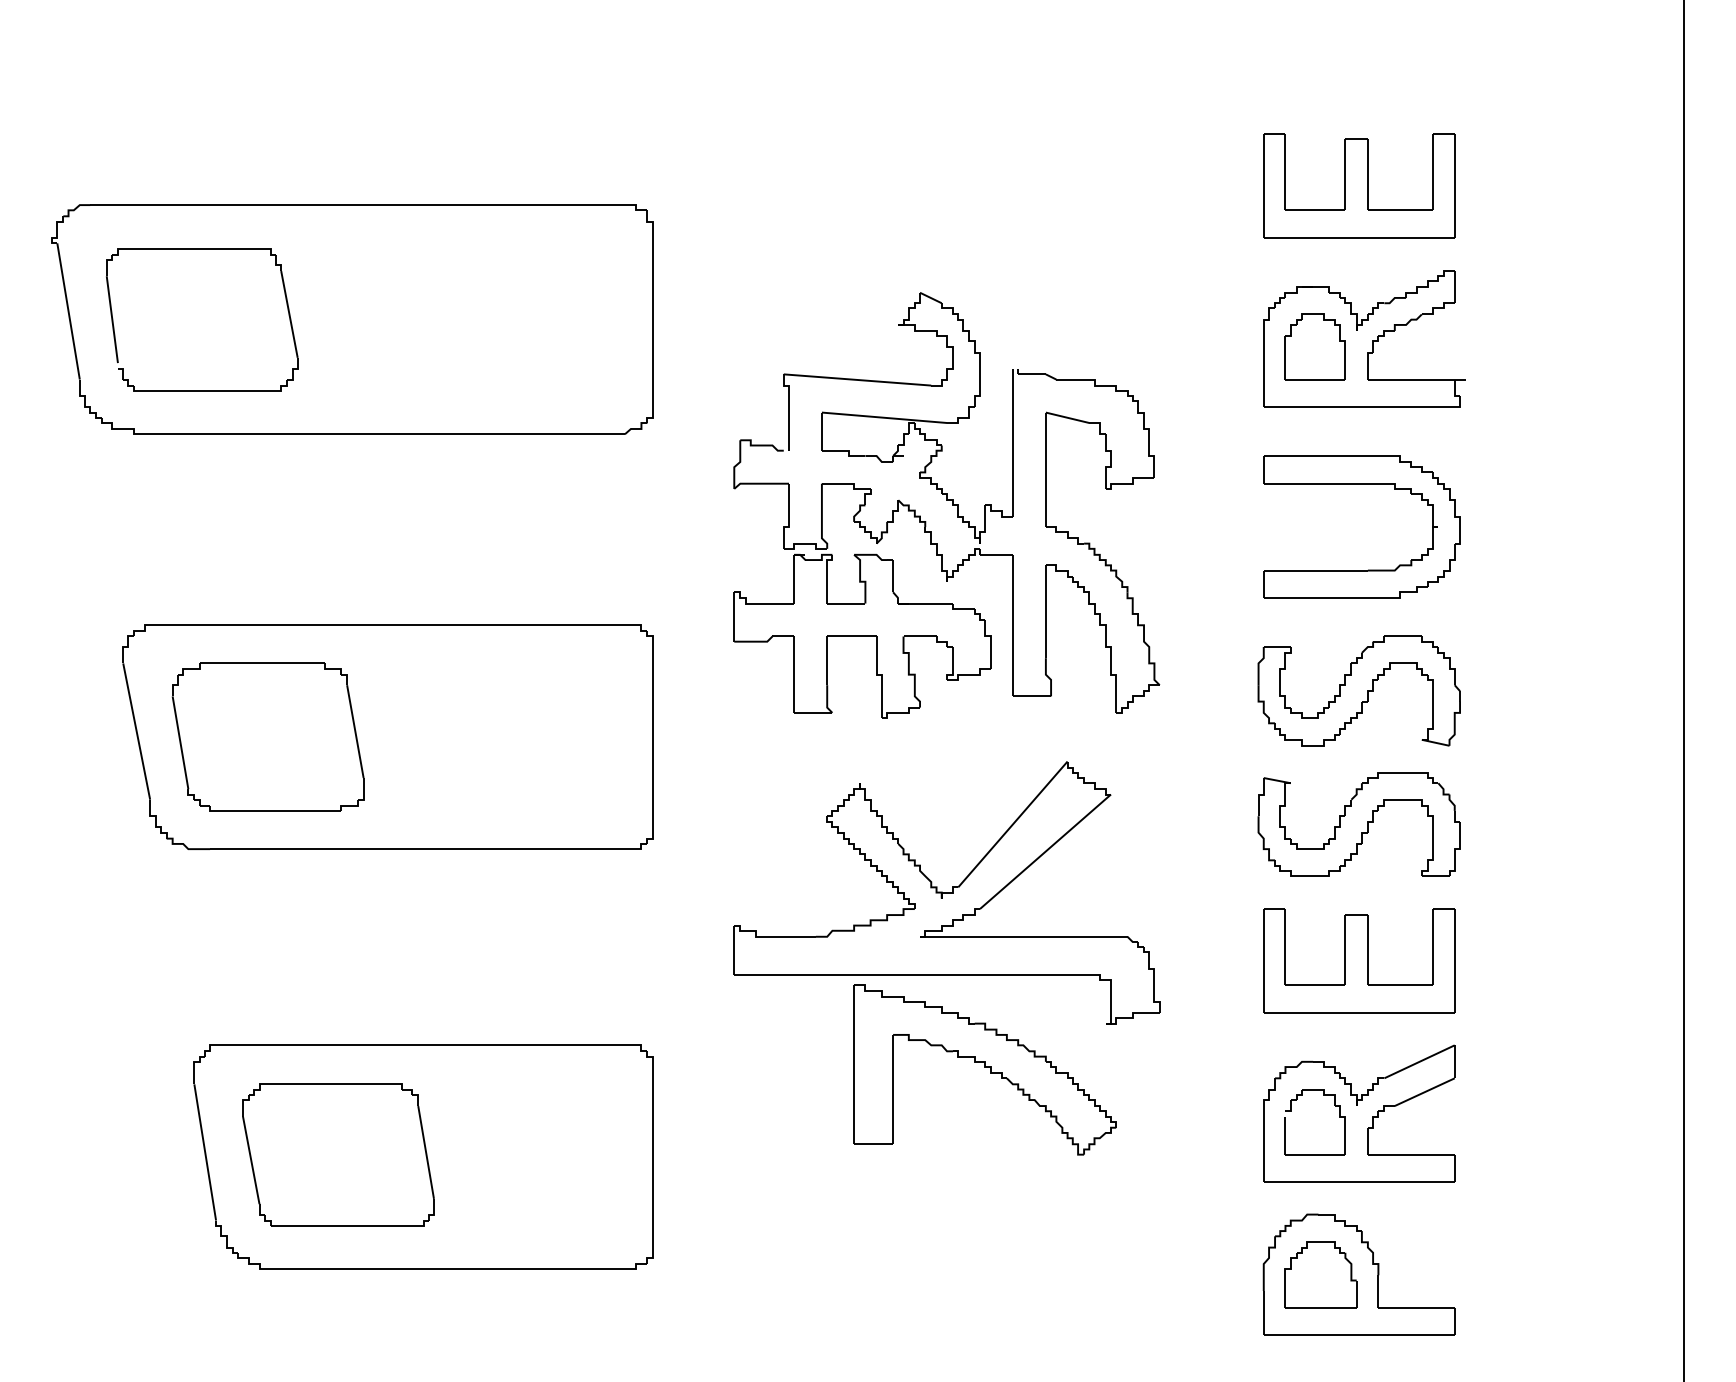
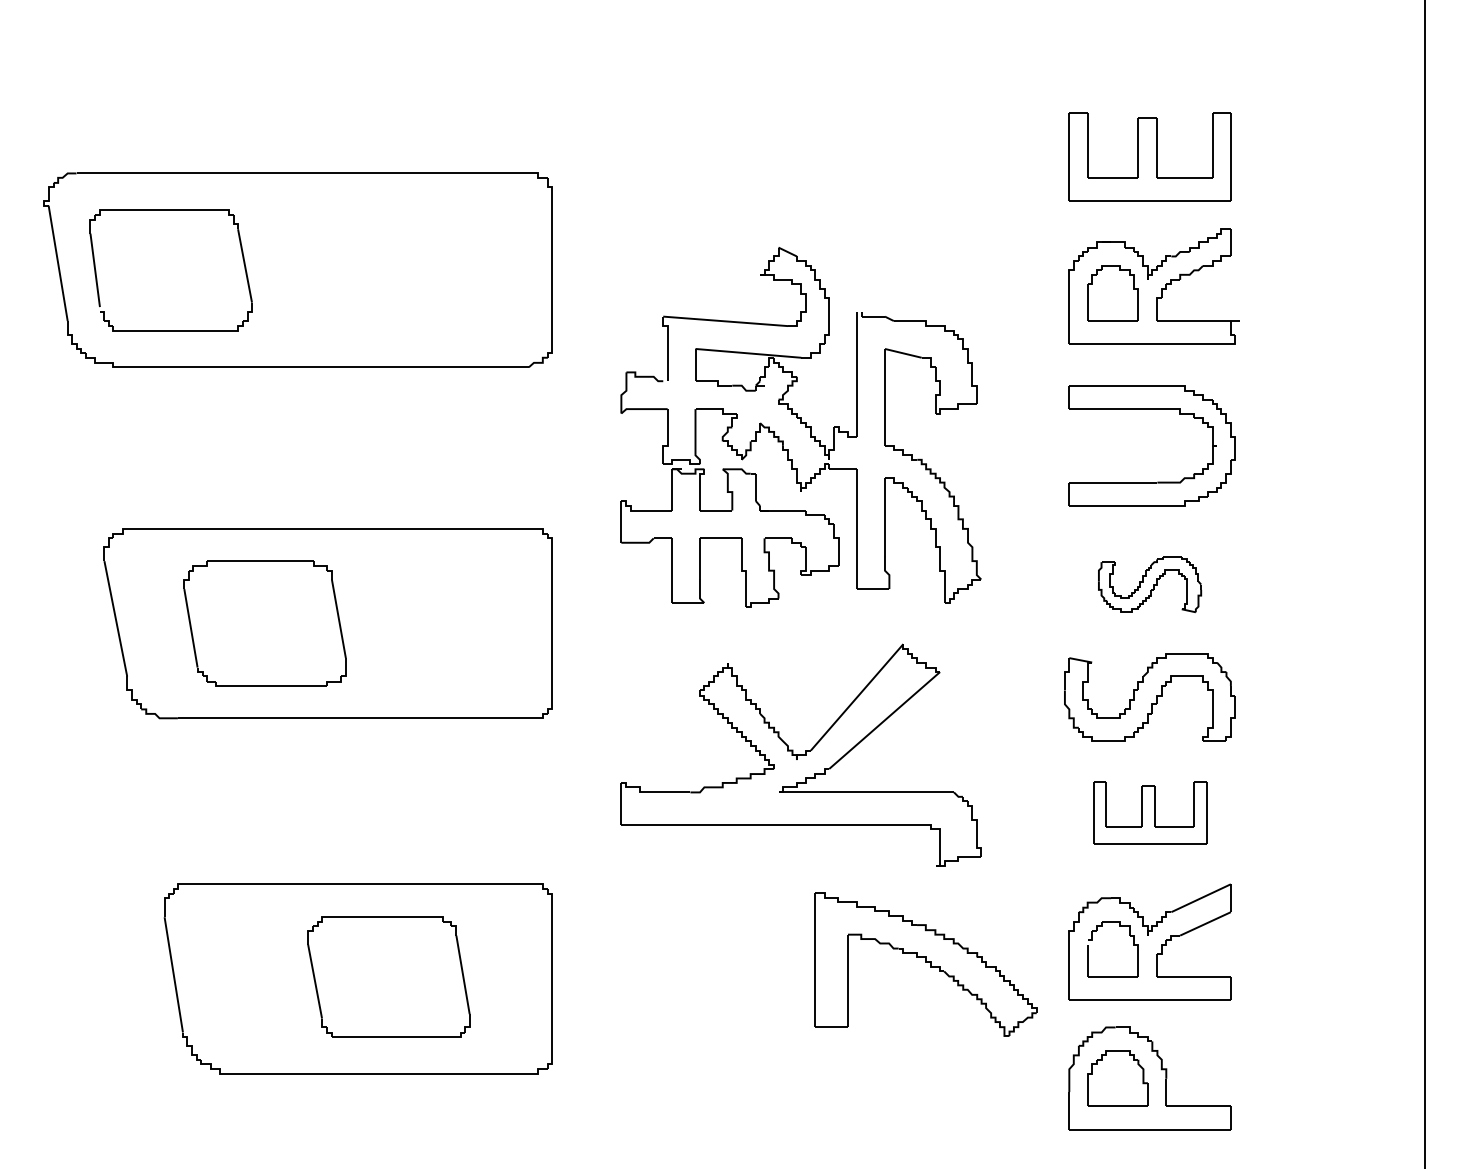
part: (1358, 690) -> (1149, 584), size x0.6
part: (267, 736) -> (264, 622), moved
part: (1359, 960) -> (1150, 812), size x0.7
part: (984, 1069) -> (925, 963), moved
part: (338, 1154) -> (388, 976), moved

